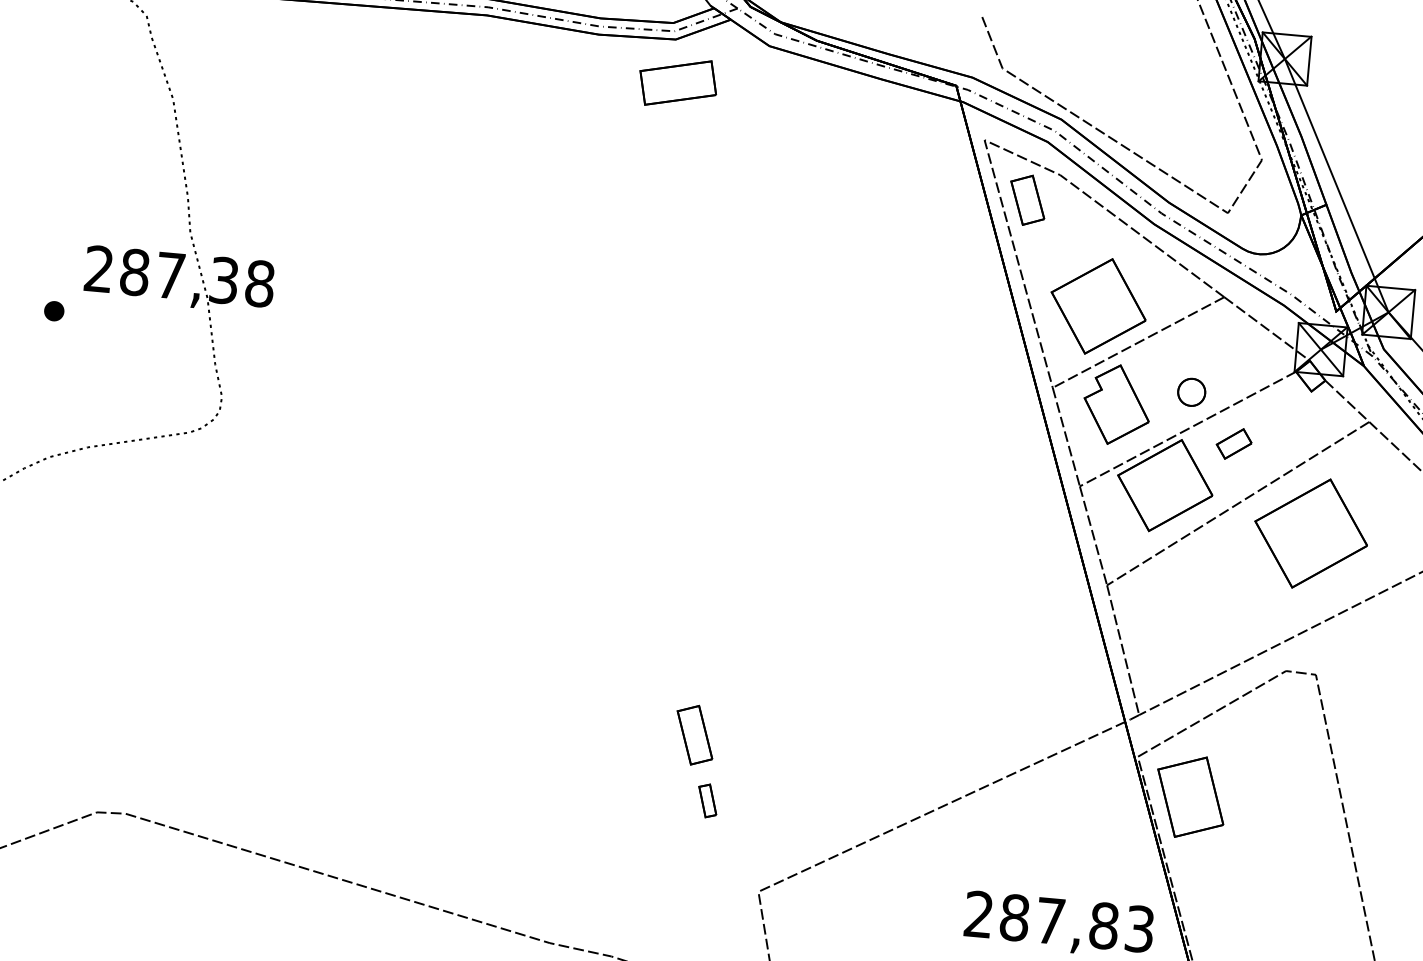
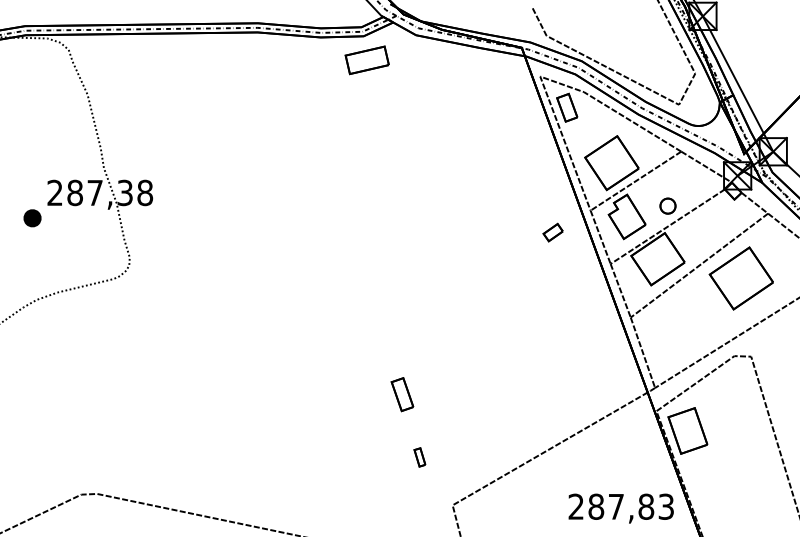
part: (52, 310) -> (31, 218), size x1.6
part: (1232, 443) -> (552, 232), moved
part: (694, 735) -> (402, 394), moved

